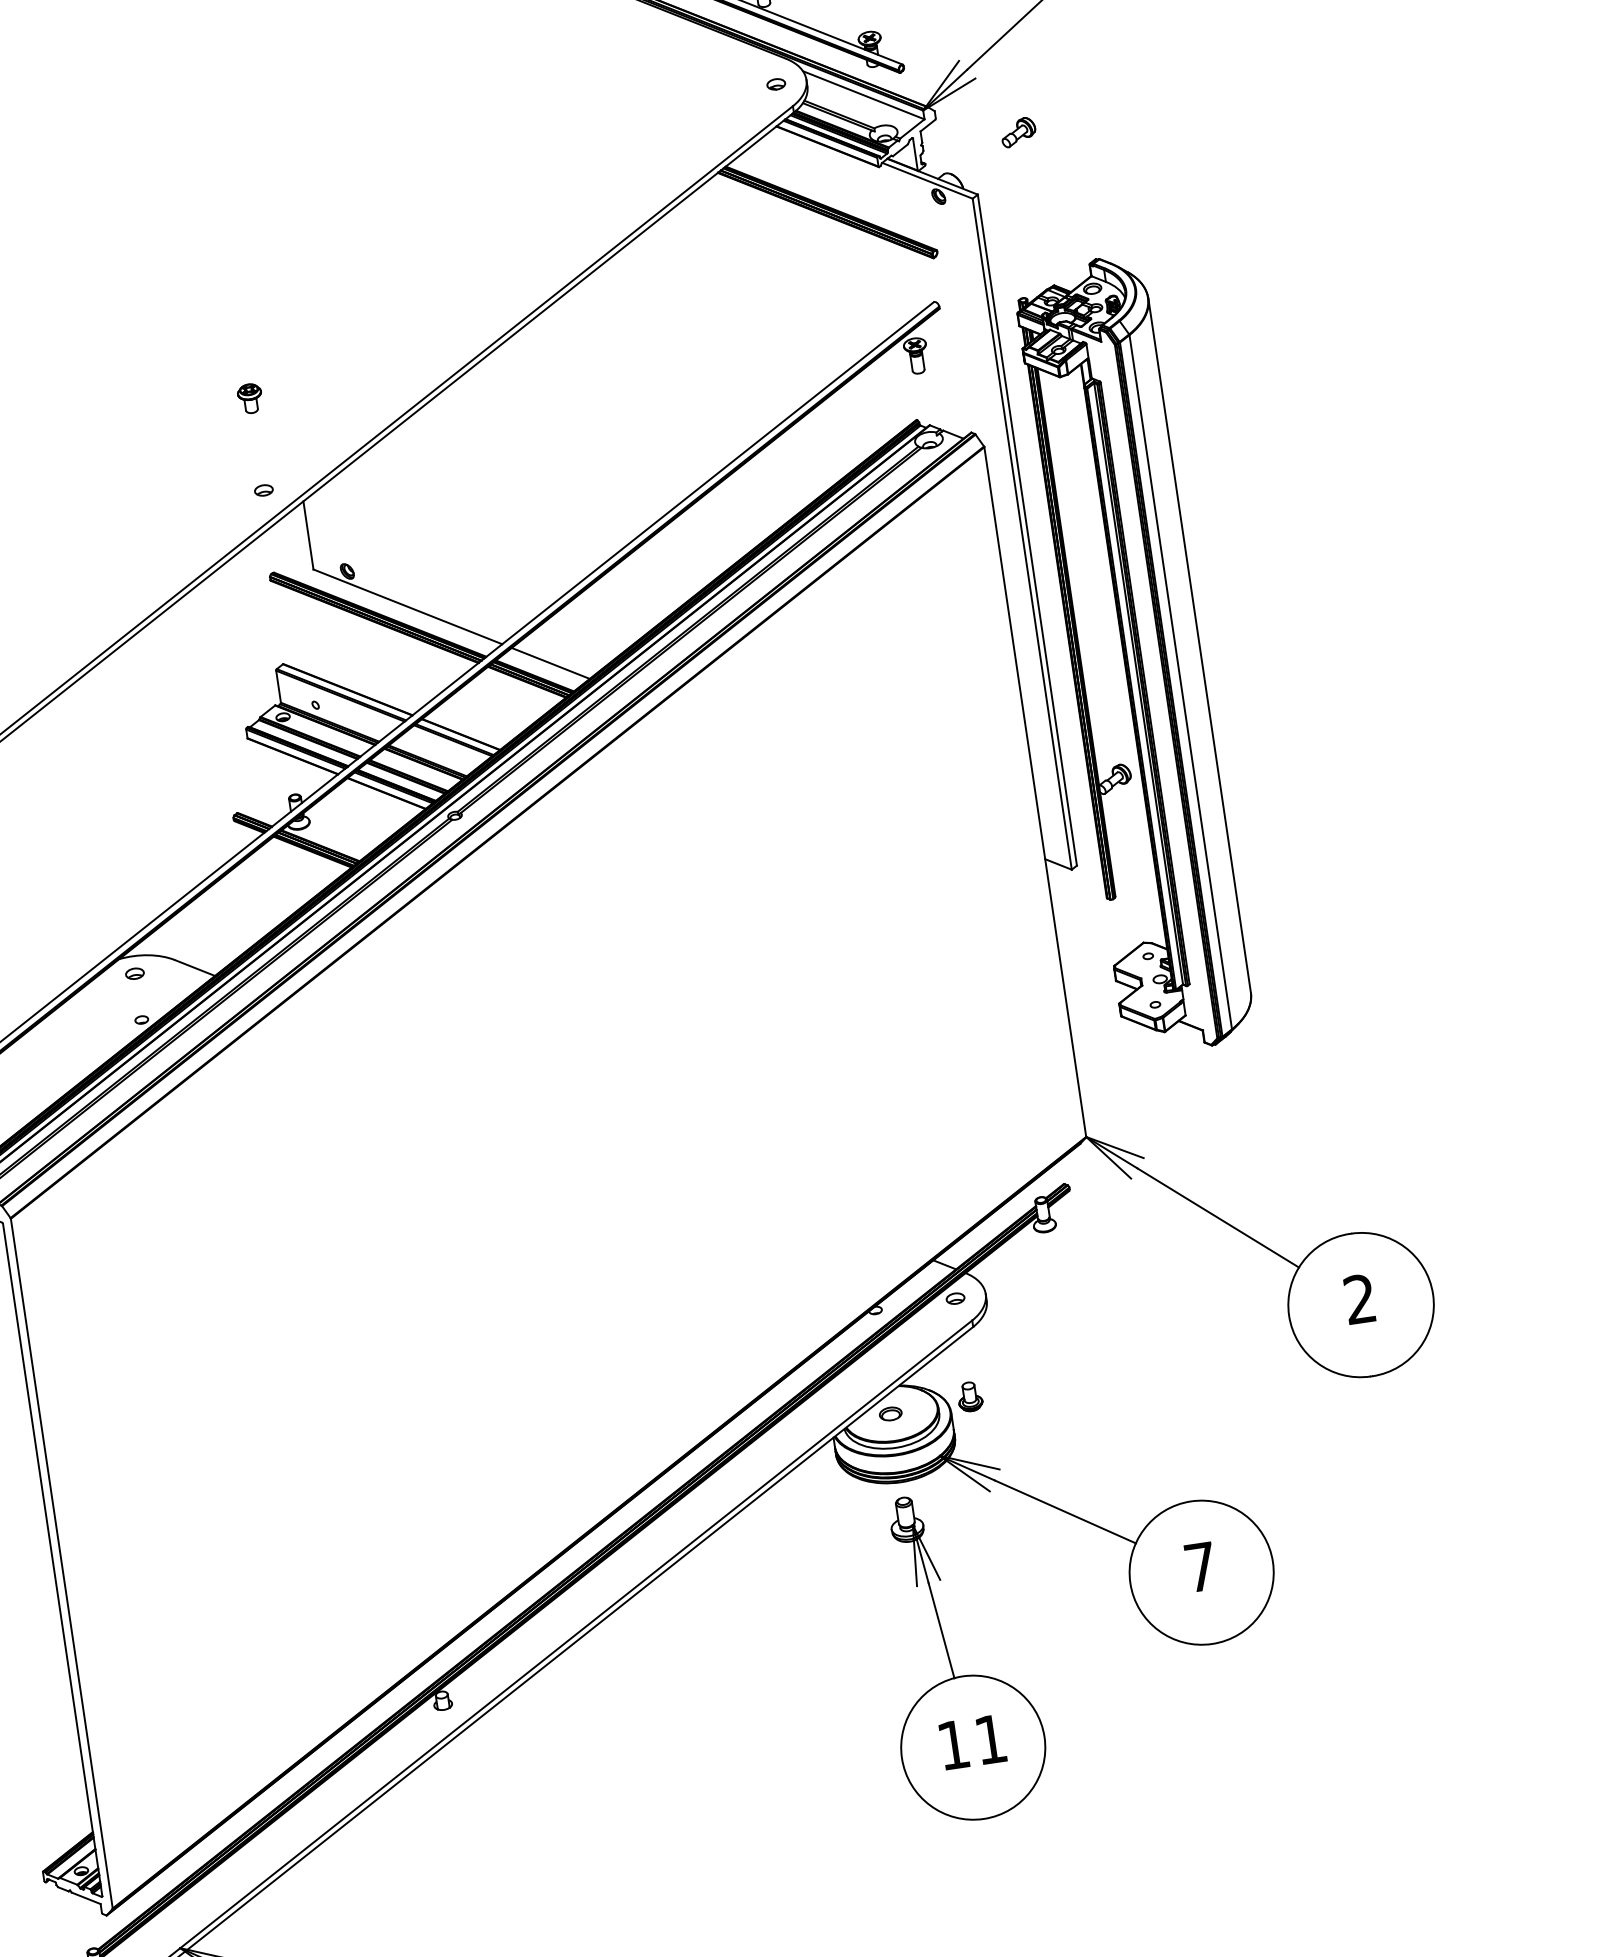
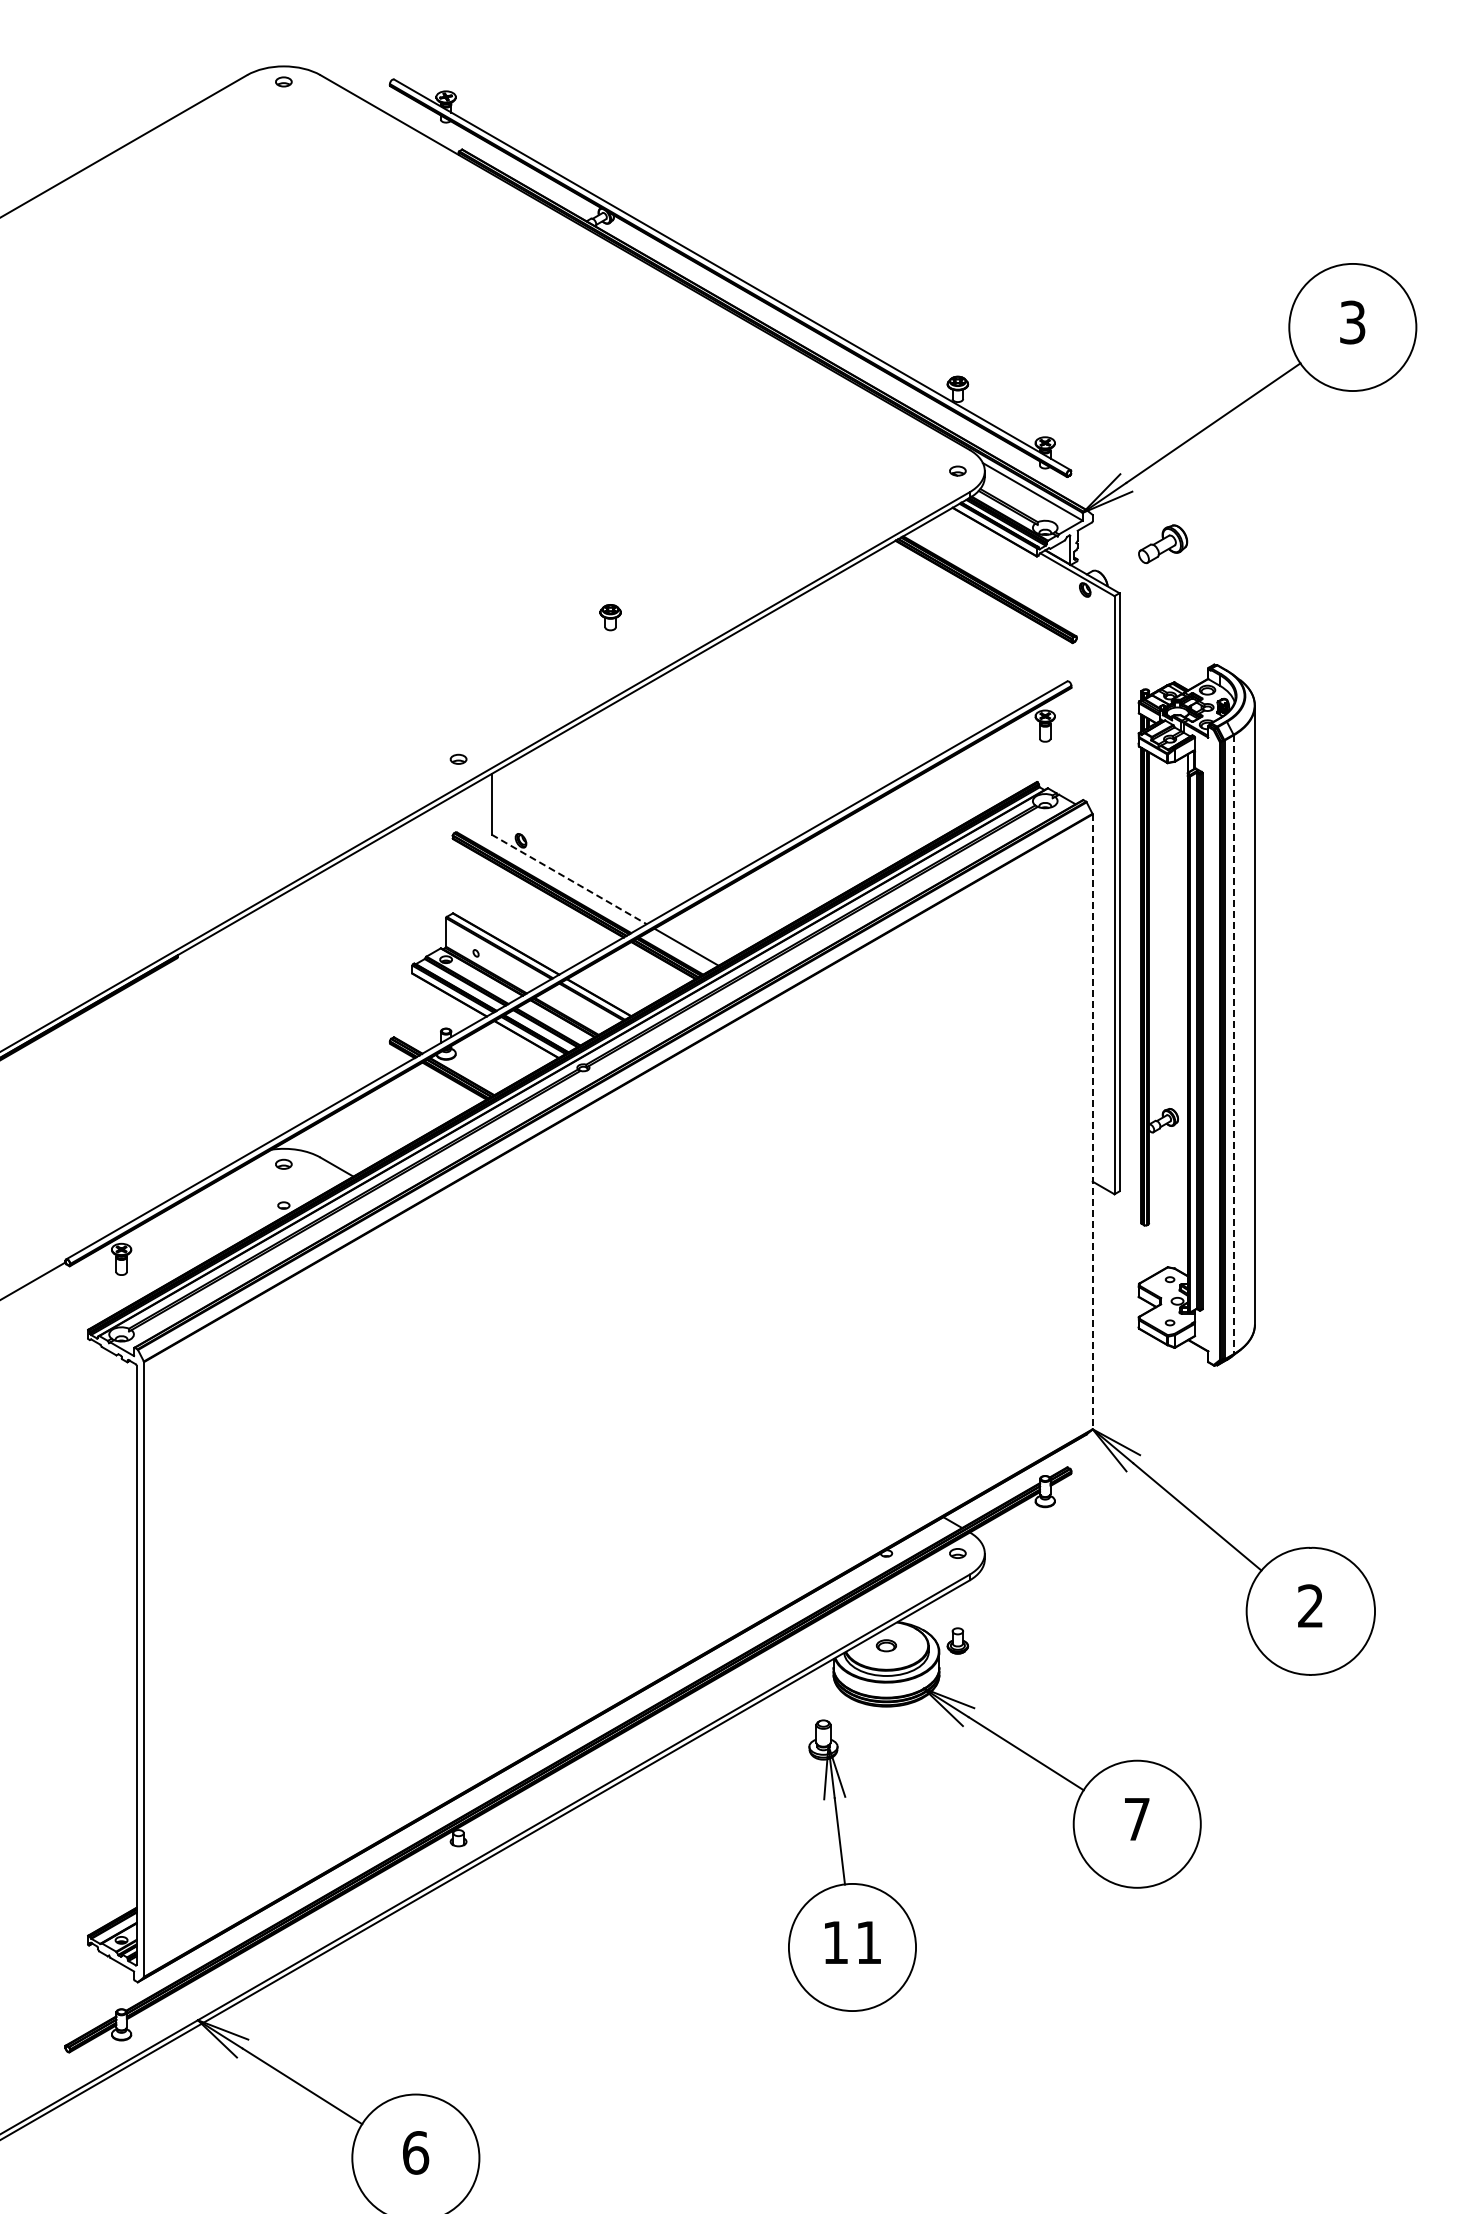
part: (1017, 131) -> (1162, 543), size x1.6
part: (250, 398) -> (610, 617), moved
line: (408, 606) -> (569, 879), solid -> dashed
line: (1180, 683) -> (1233, 1045), solid -> dashed
line: (1035, 792) -> (1092, 1122), solid -> dashed
part: (951, 1661) -> (844, 1869), moved

